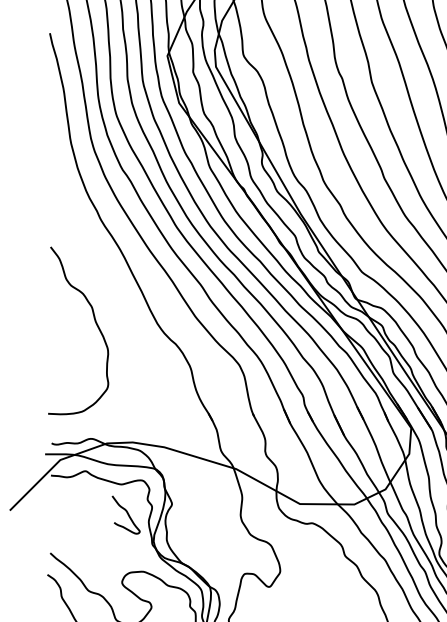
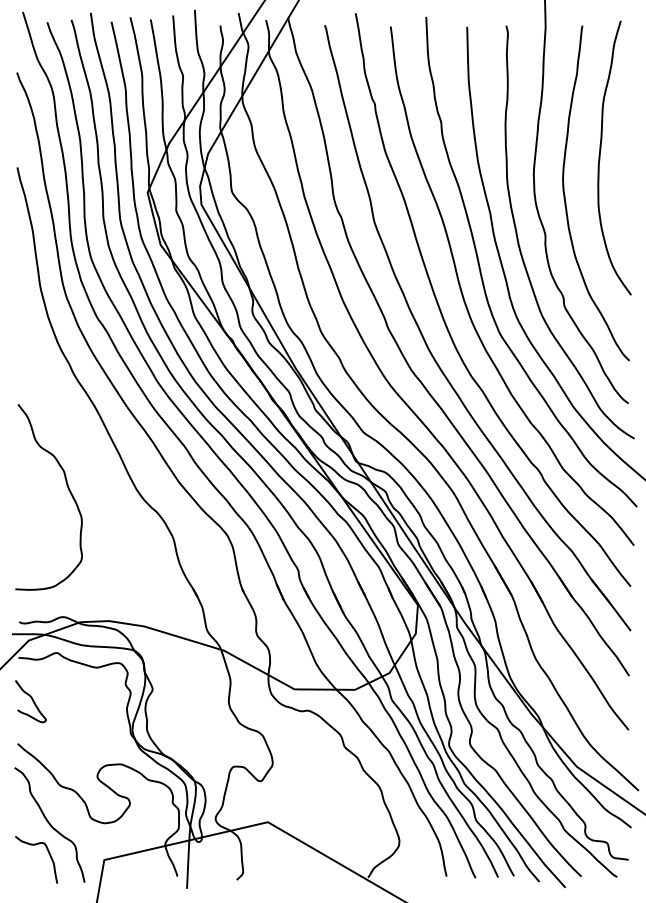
curve: (127, 514) -> (32, 701), moved

